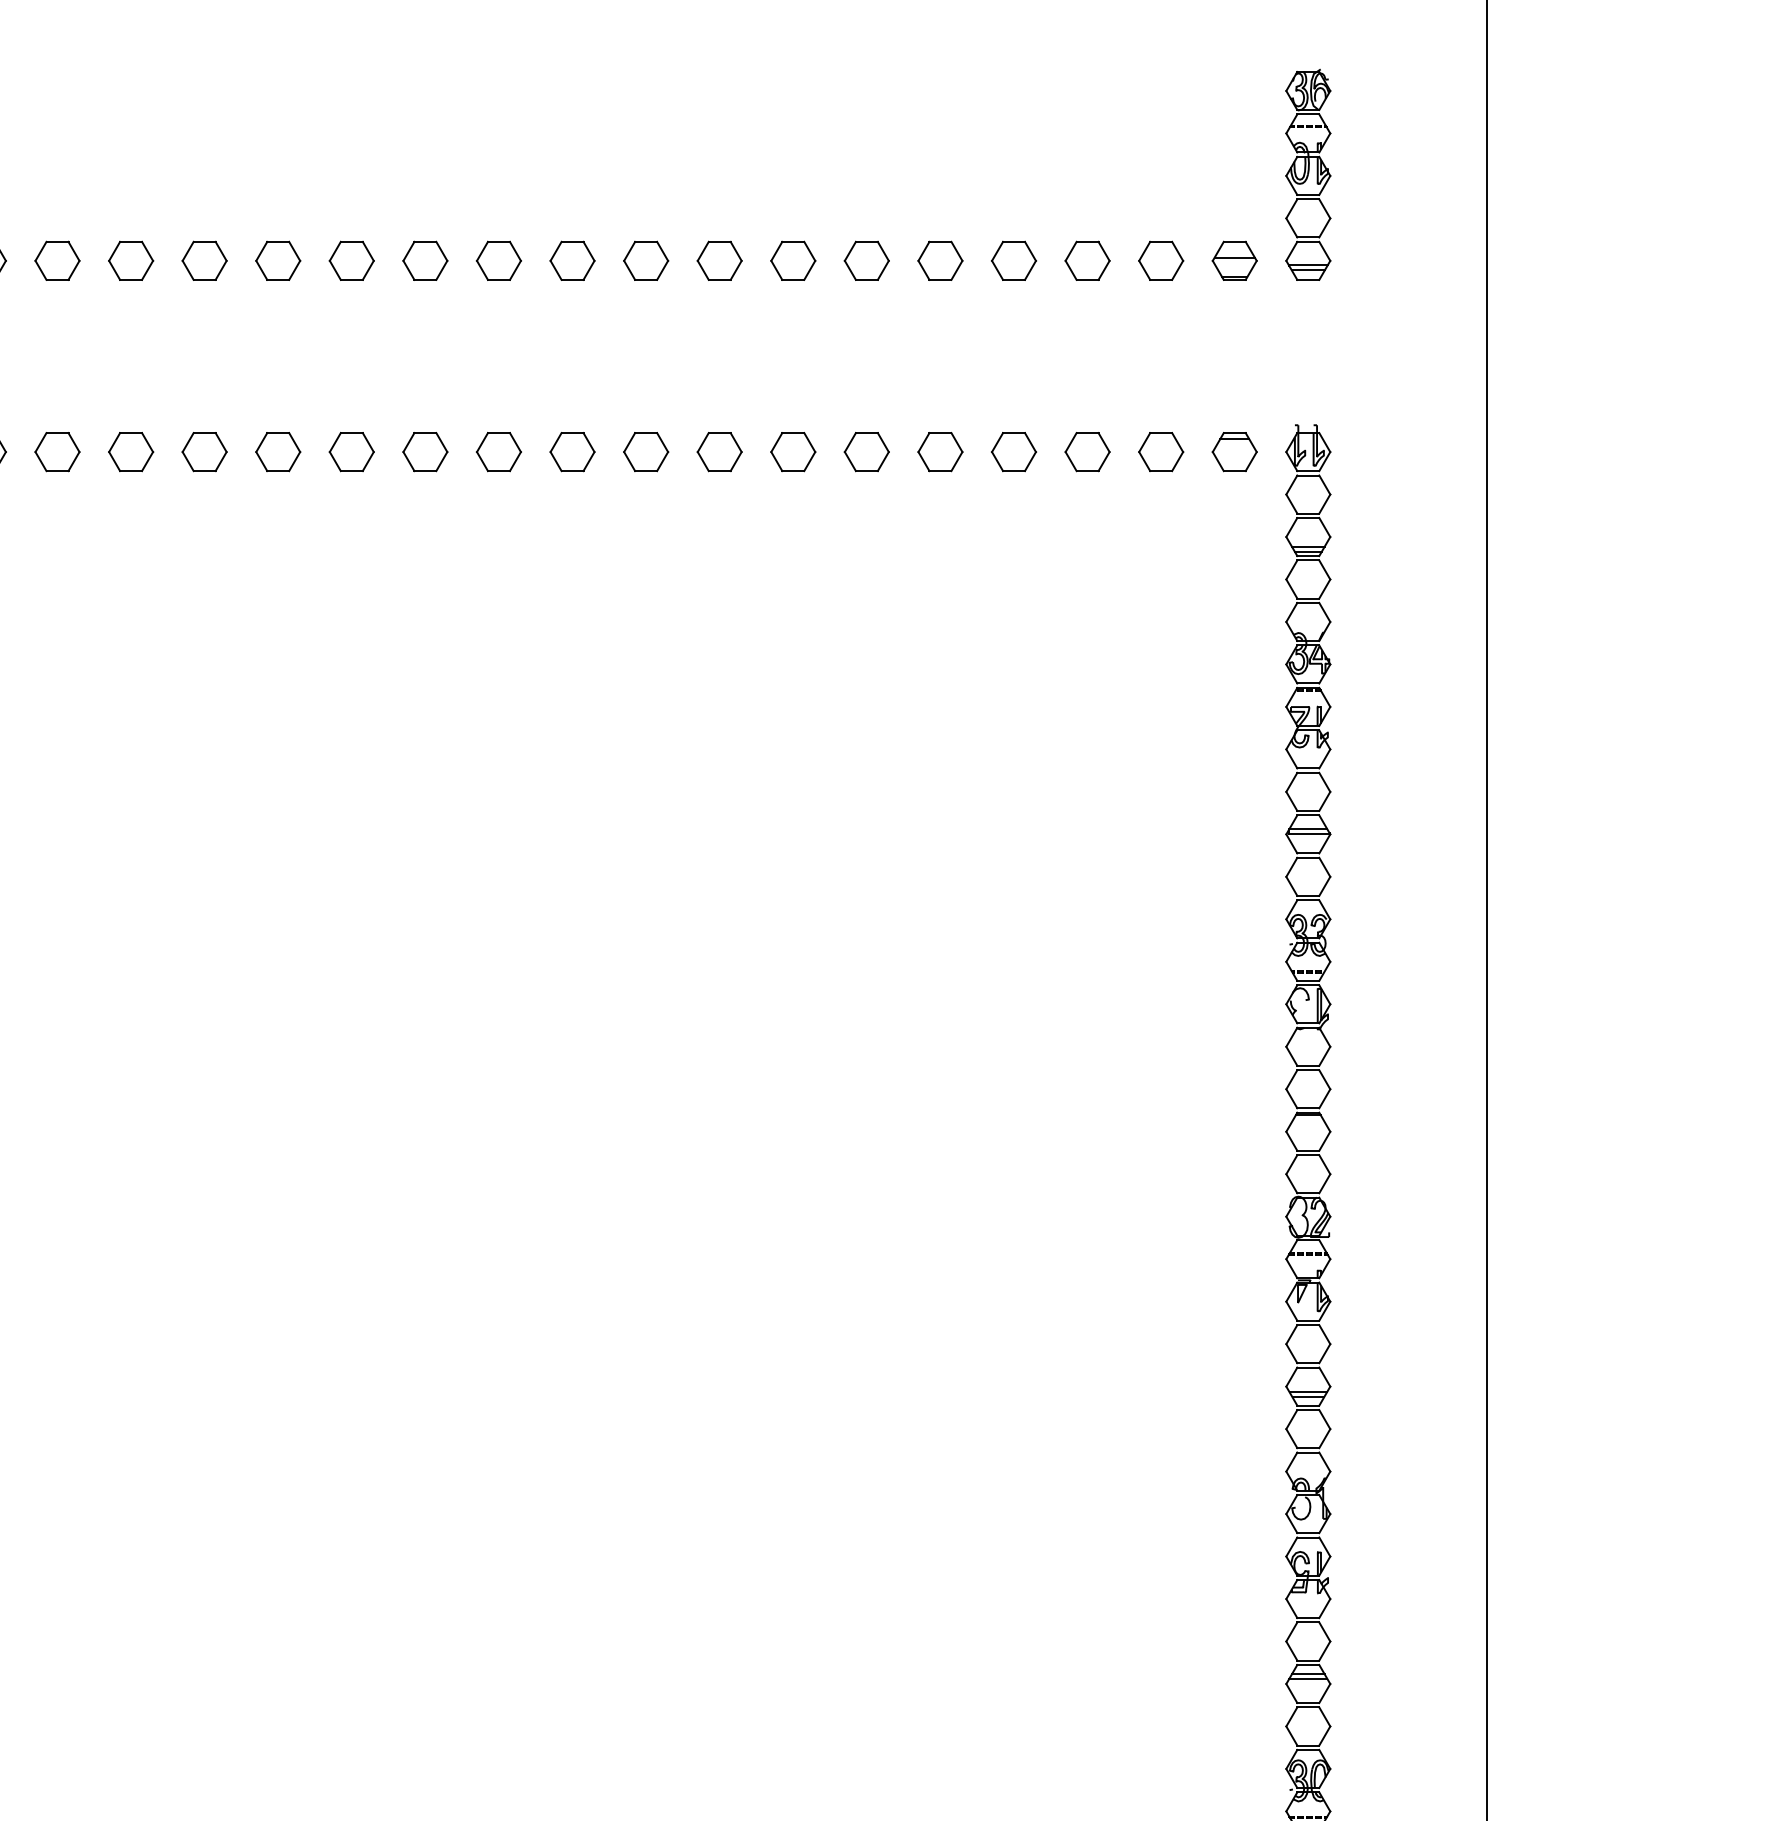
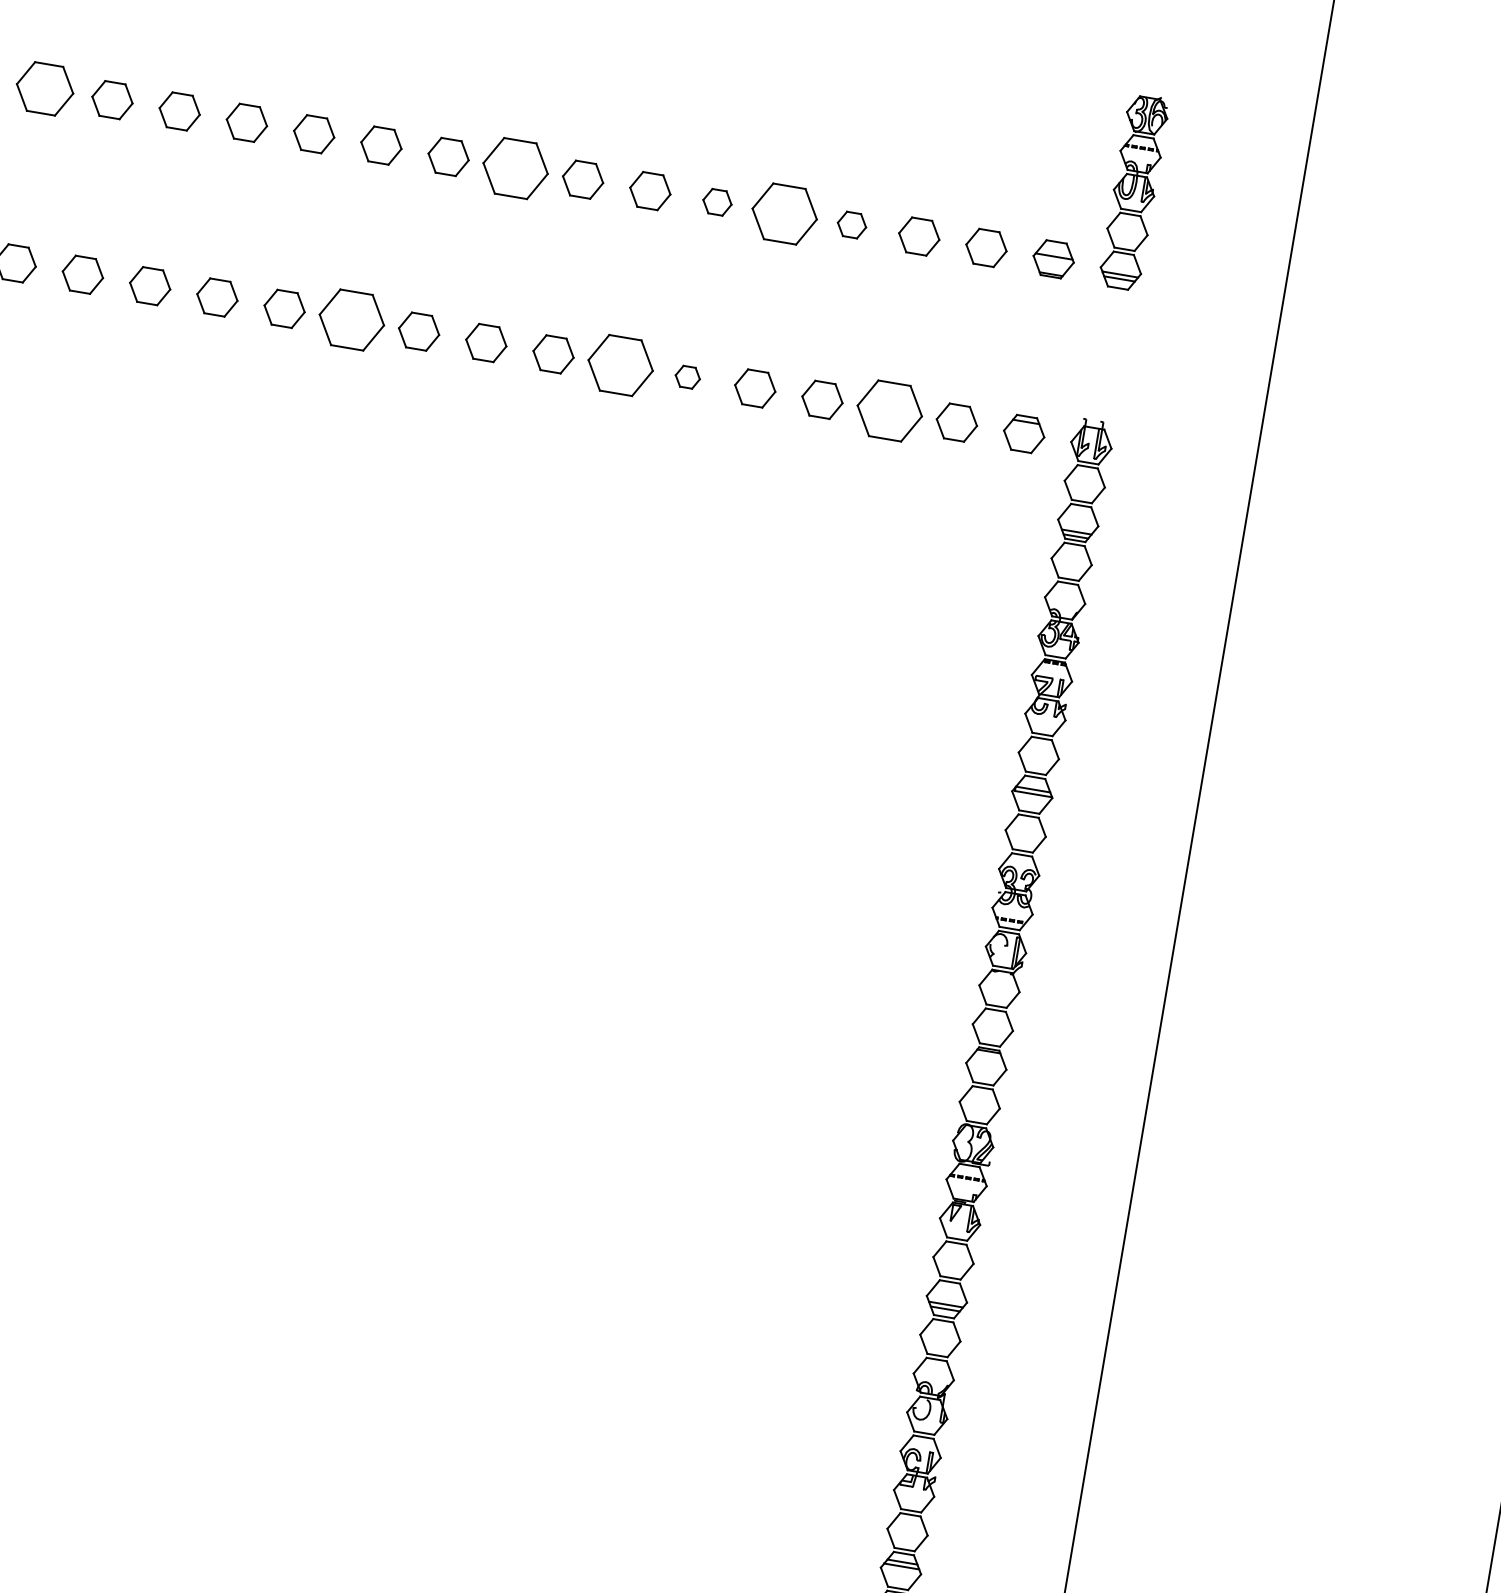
part: (131, 260) -> (45, 88), size x1.4
part: (646, 260) -> (516, 168), size x1.6
part: (866, 260) -> (717, 202), size x0.7
part: (940, 260) -> (784, 213), size x1.6
part: (1013, 260) -> (851, 224), size x0.7
part: (498, 452) -> (351, 320), size x1.6
part: (793, 452) -> (620, 366), size x1.6
part: (866, 452) -> (687, 377), size x0.6
part: (1087, 452) -> (889, 411), size x1.6

